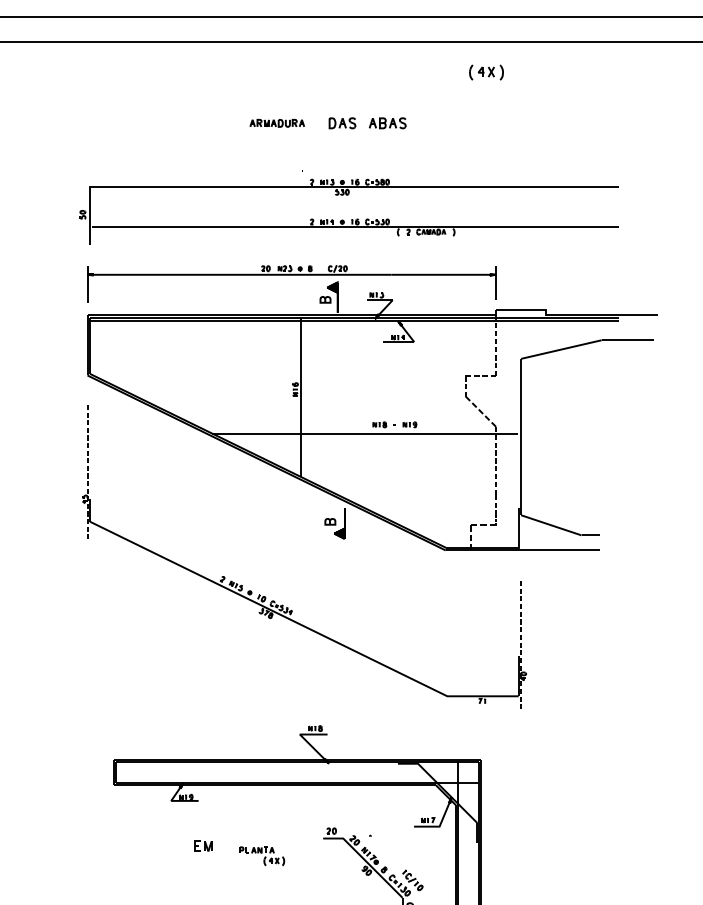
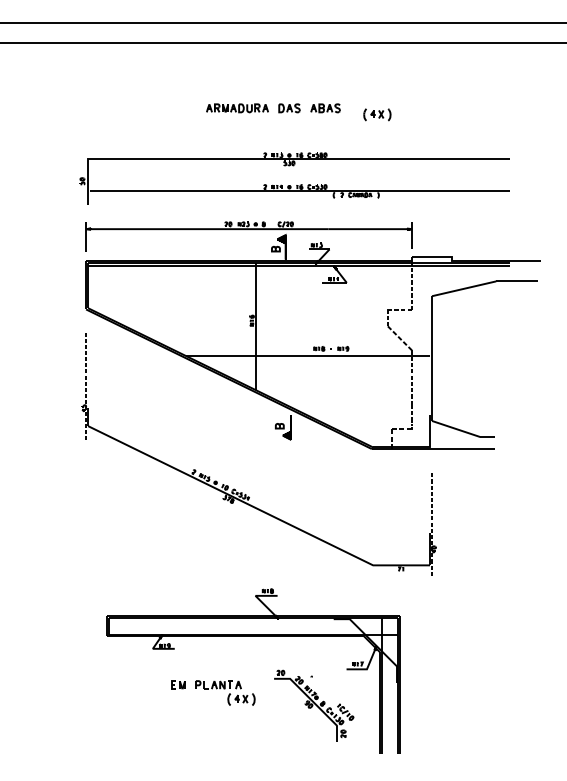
part: (486, 72) -> (377, 114), moved
part: (277, 123) -> (237, 108), size x1.43
part: (262, 855) -> (225, 692), size x1.67

